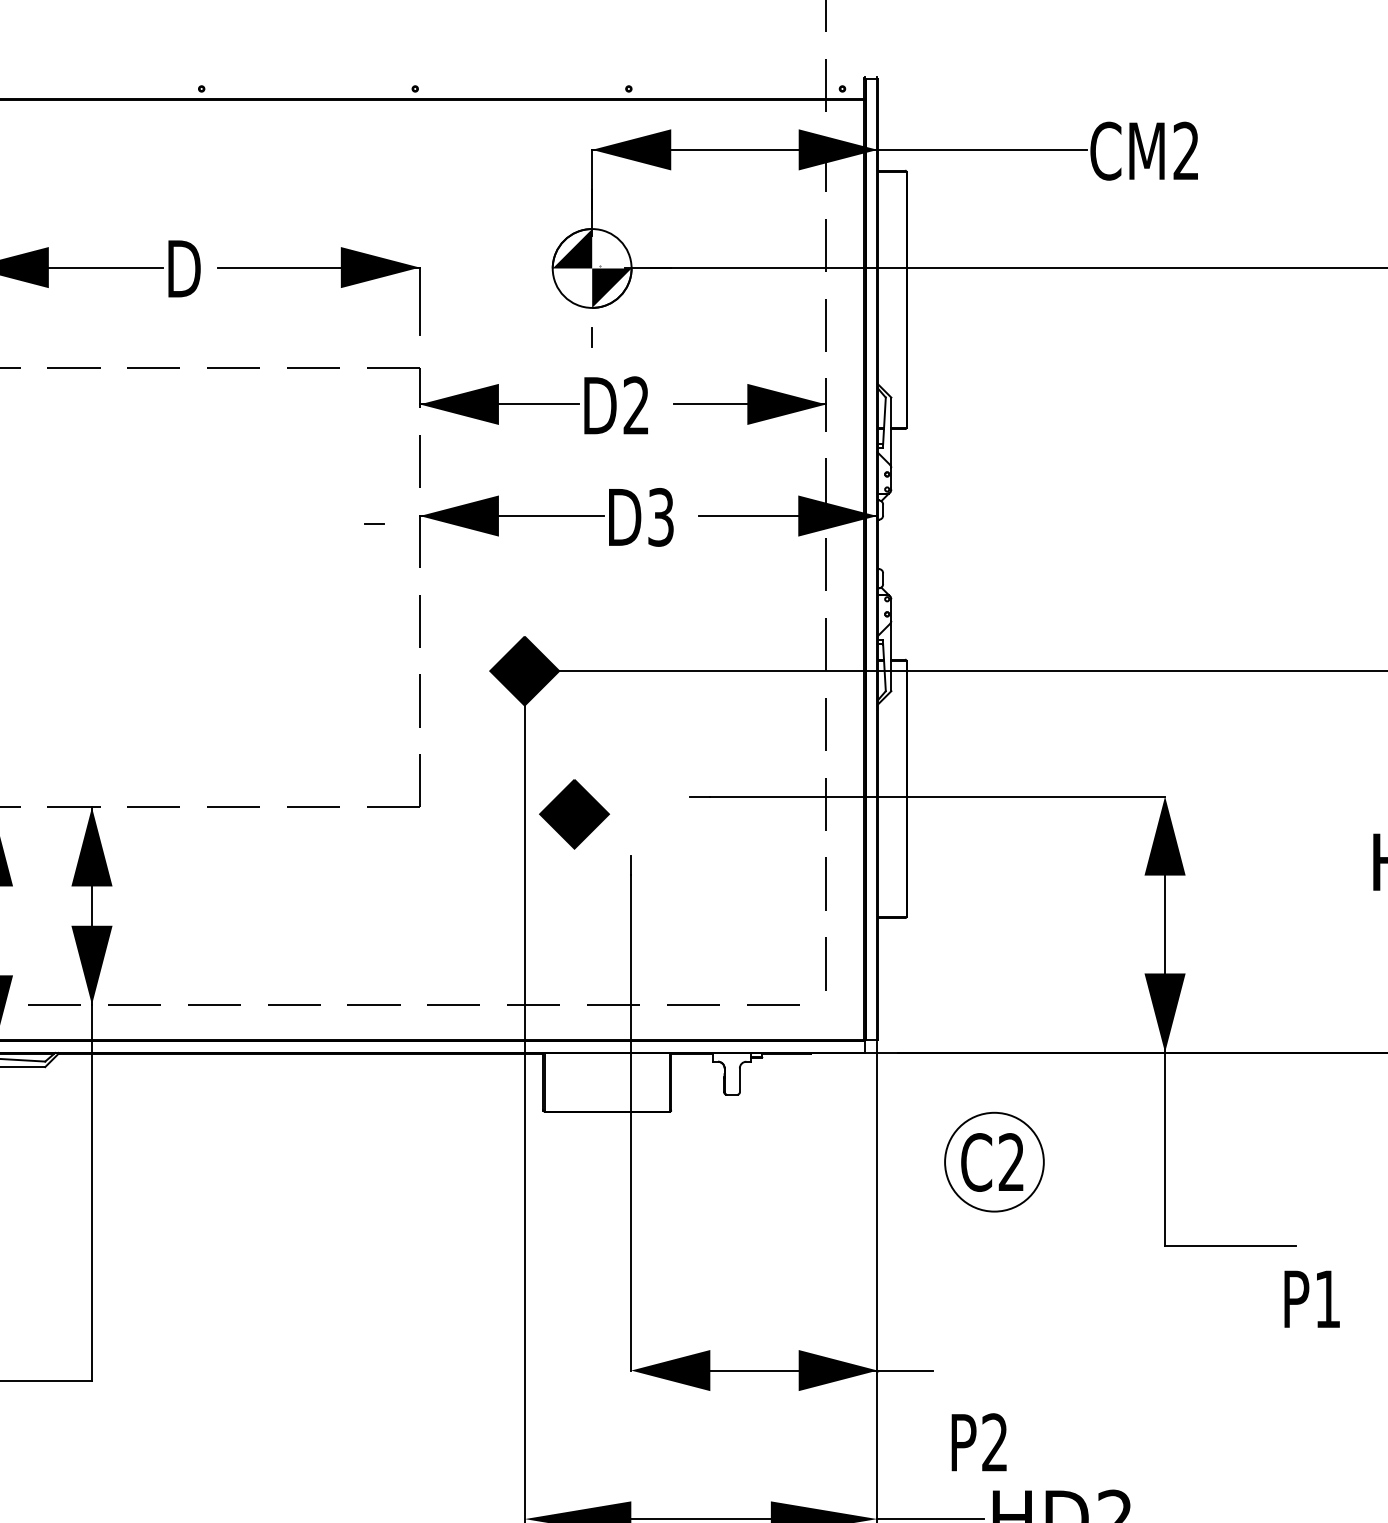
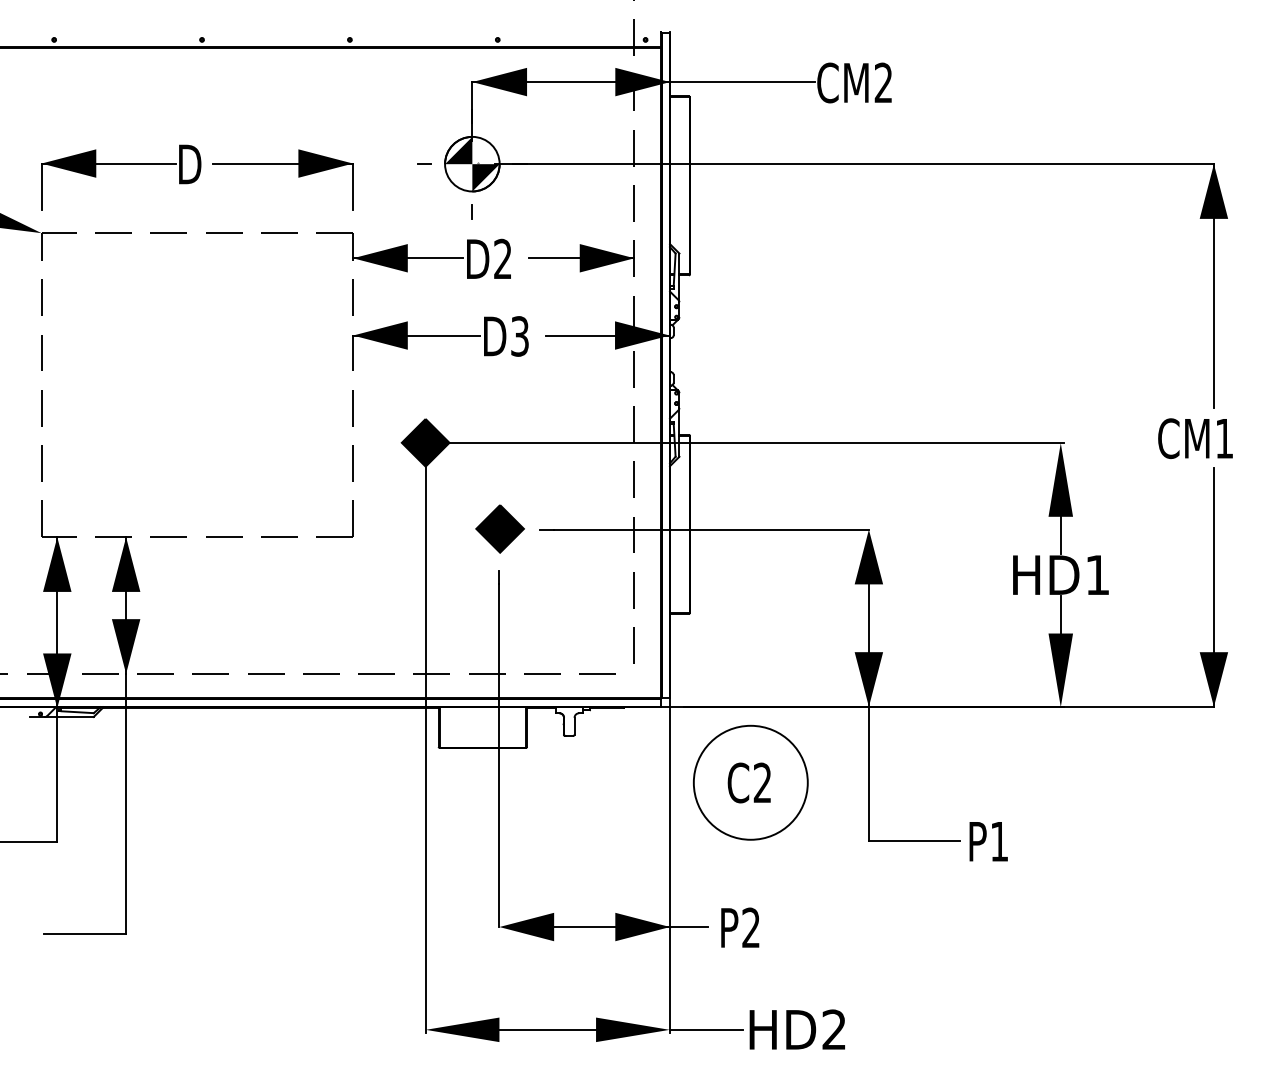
line: (374, 523) -> (424, 163), moved
part: (573, 813) -> (499, 528), moved
circle: (994, 1161) -> (750, 782), size x1.67
text: (1311, 1299) -> (988, 841), moved
text: (979, 1442) -> (740, 927), moved

